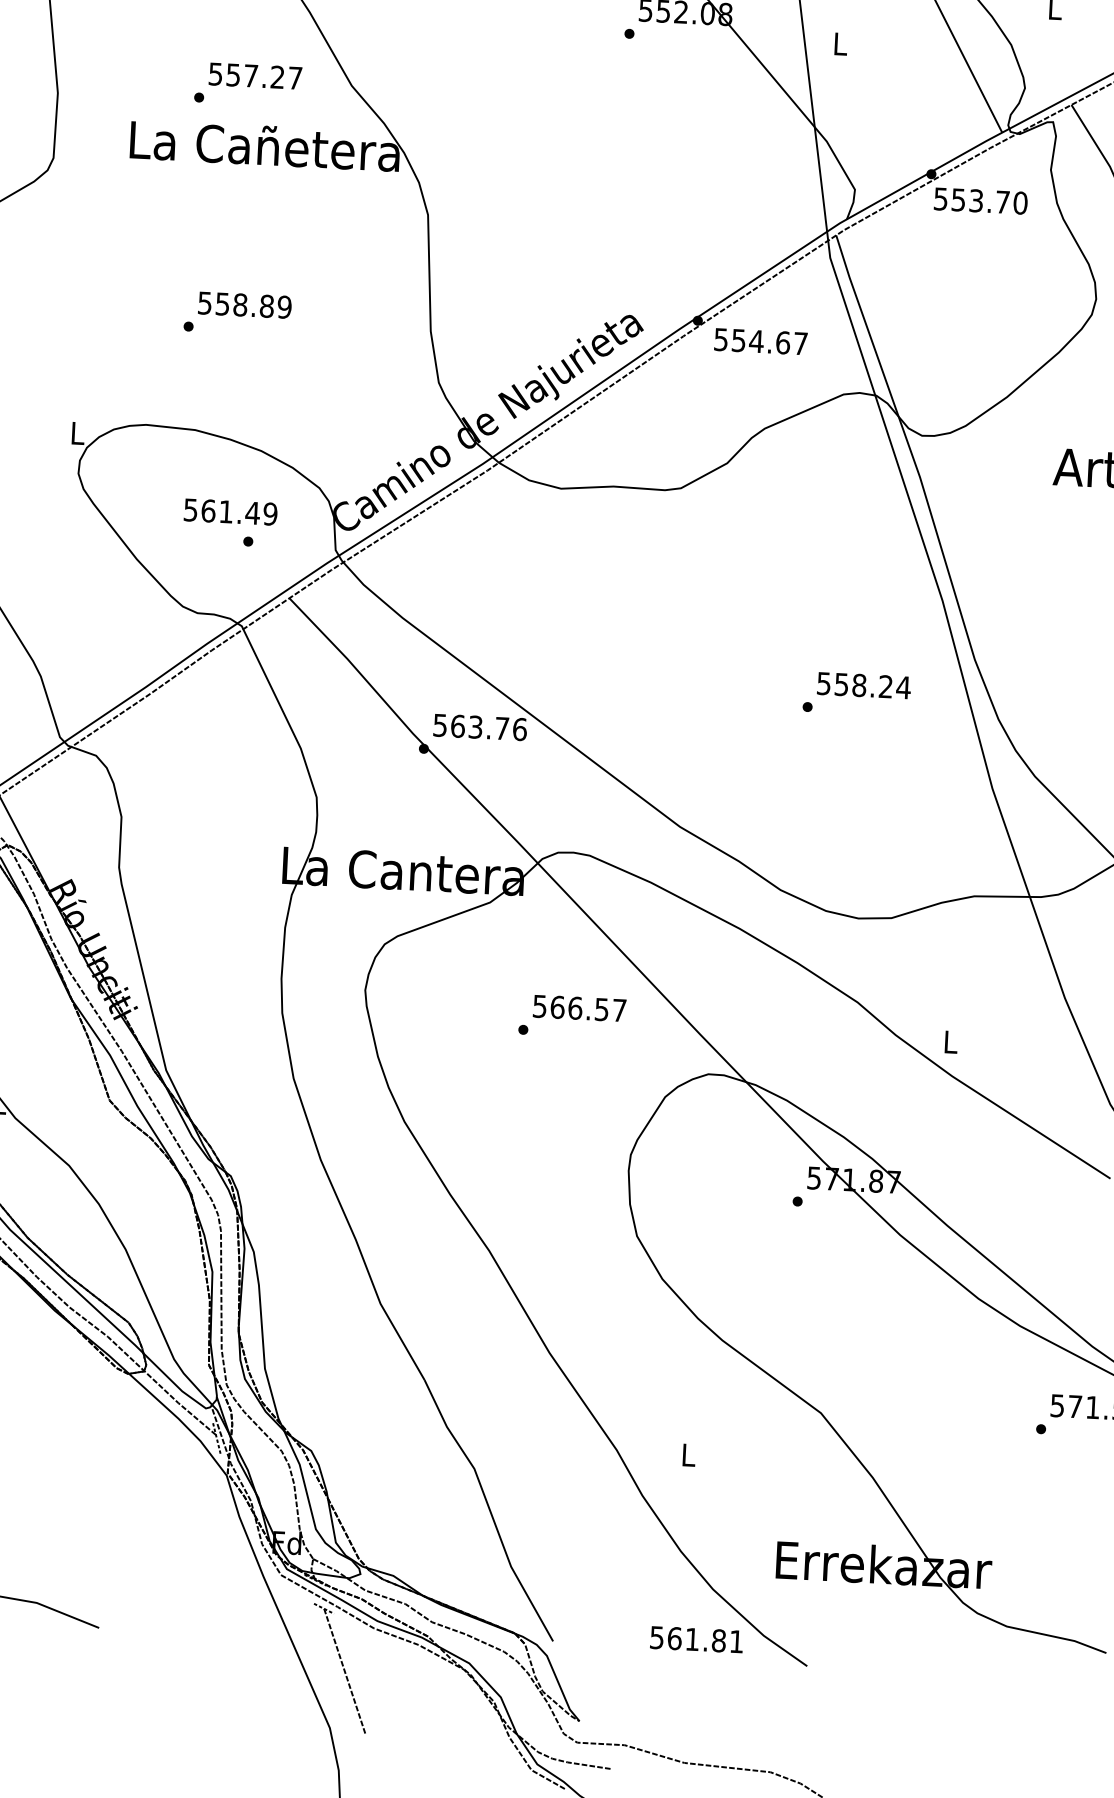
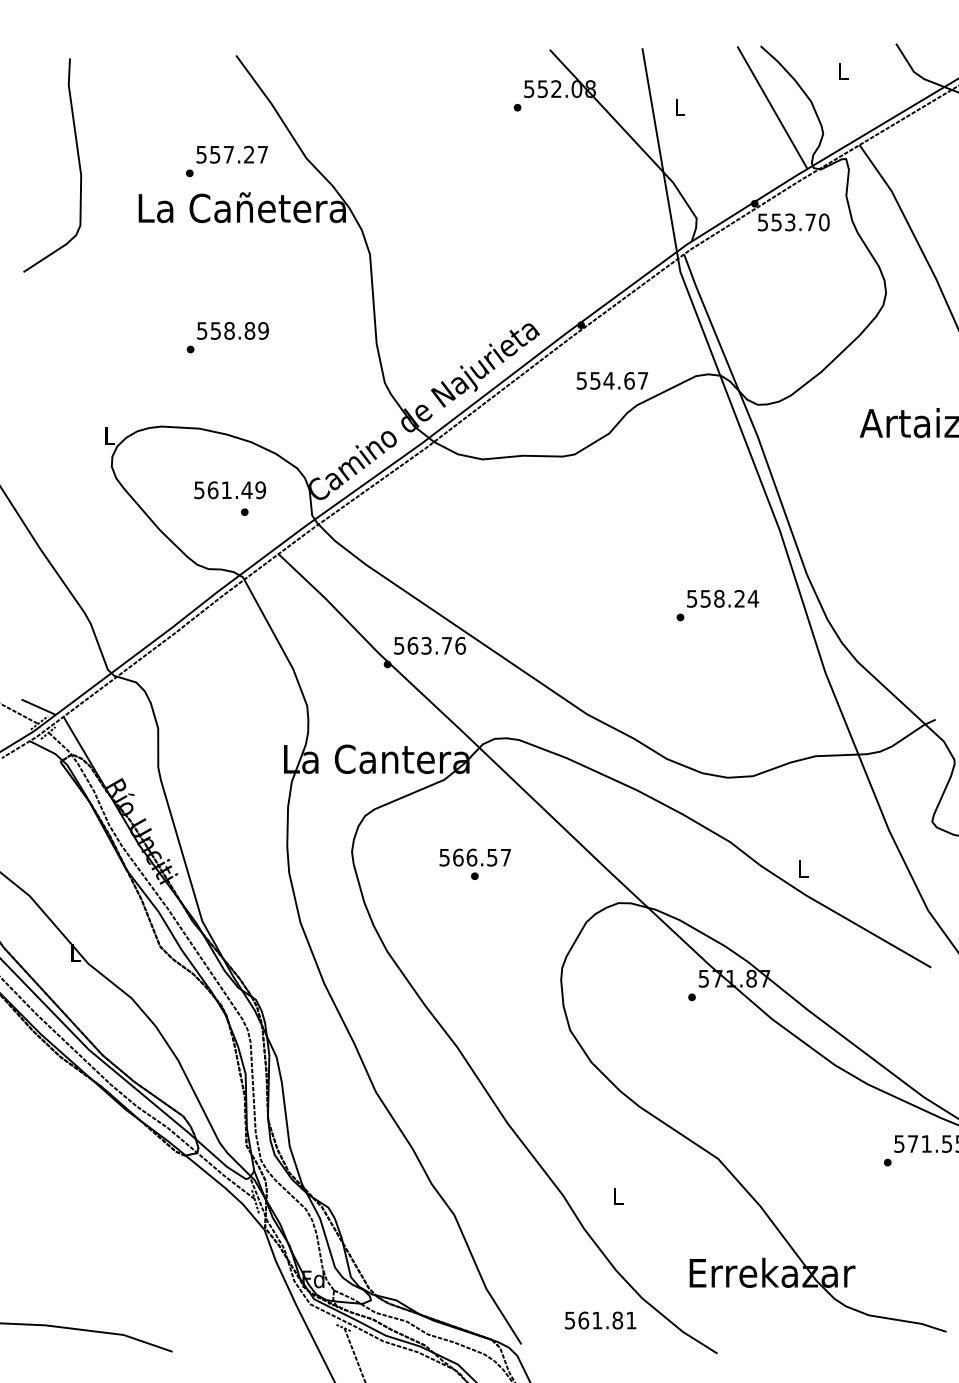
text: (761, 341) -> (612, 380), moved
text: (578, 1008) -> (474, 857), moved
text: (696, 1639) -> (600, 1320), moved

